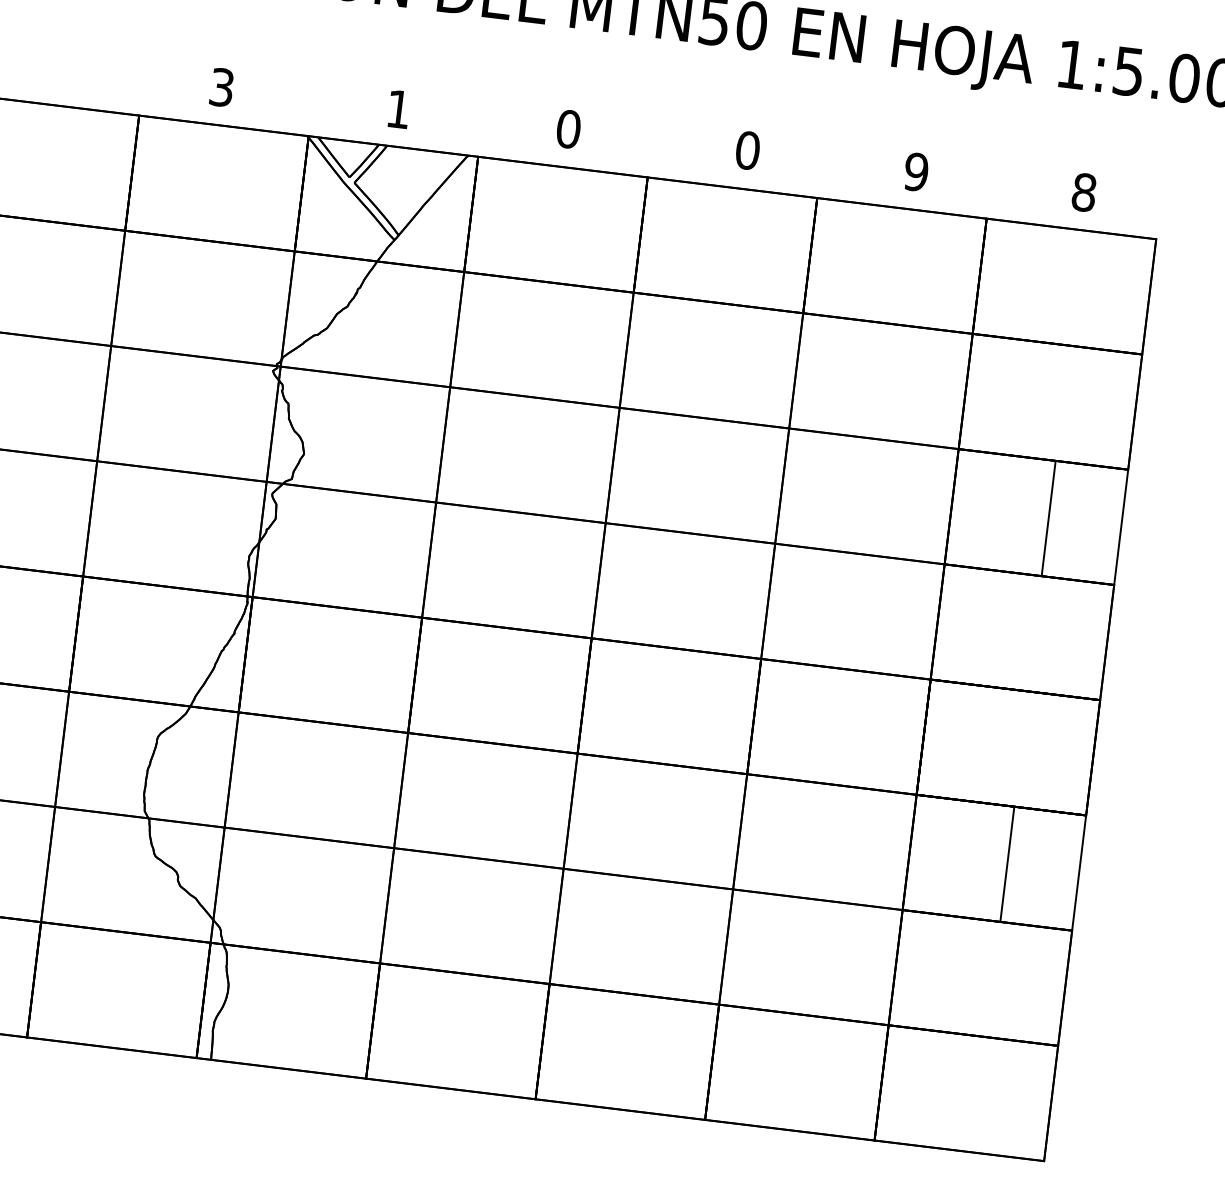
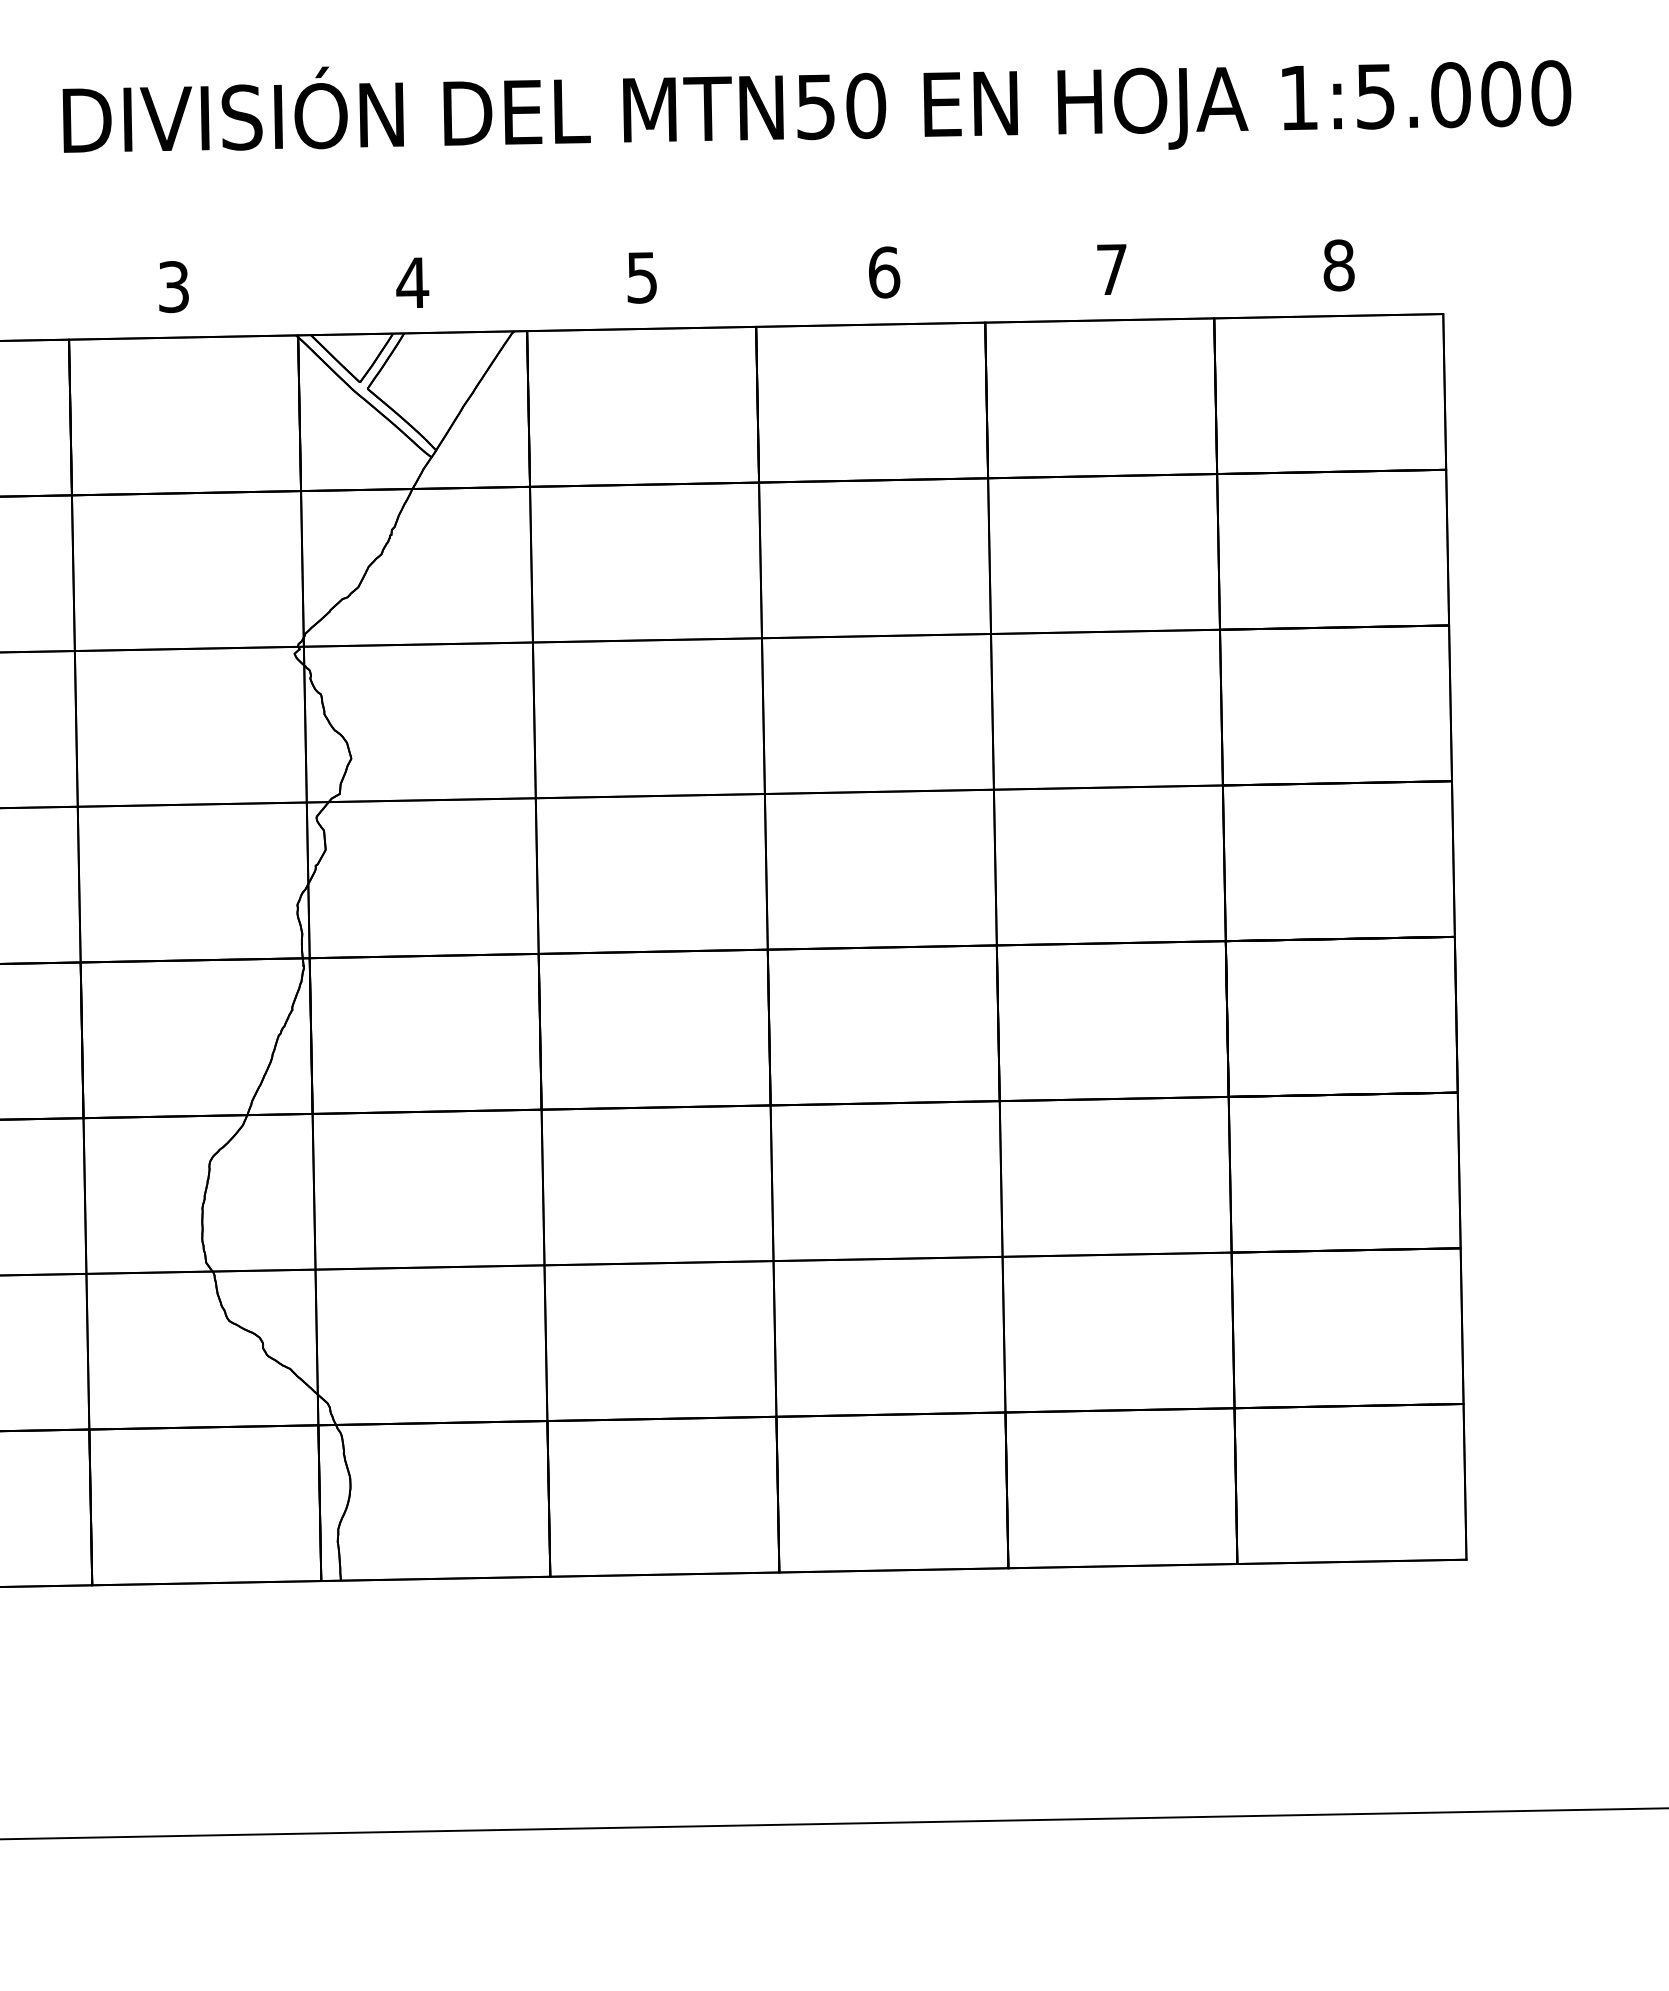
text: (398, 109) -> (412, 282), 1 -> 4
text: (568, 129) -> (641, 277), 0 -> 5
text: (748, 150) -> (884, 272), 0 -> 6
text: (915, 171) -> (1111, 269), 9 -> 7
line: (1048, 518) -> (1450, 703), moved
line: (1006, 864) -> (1458, 1170), moved

